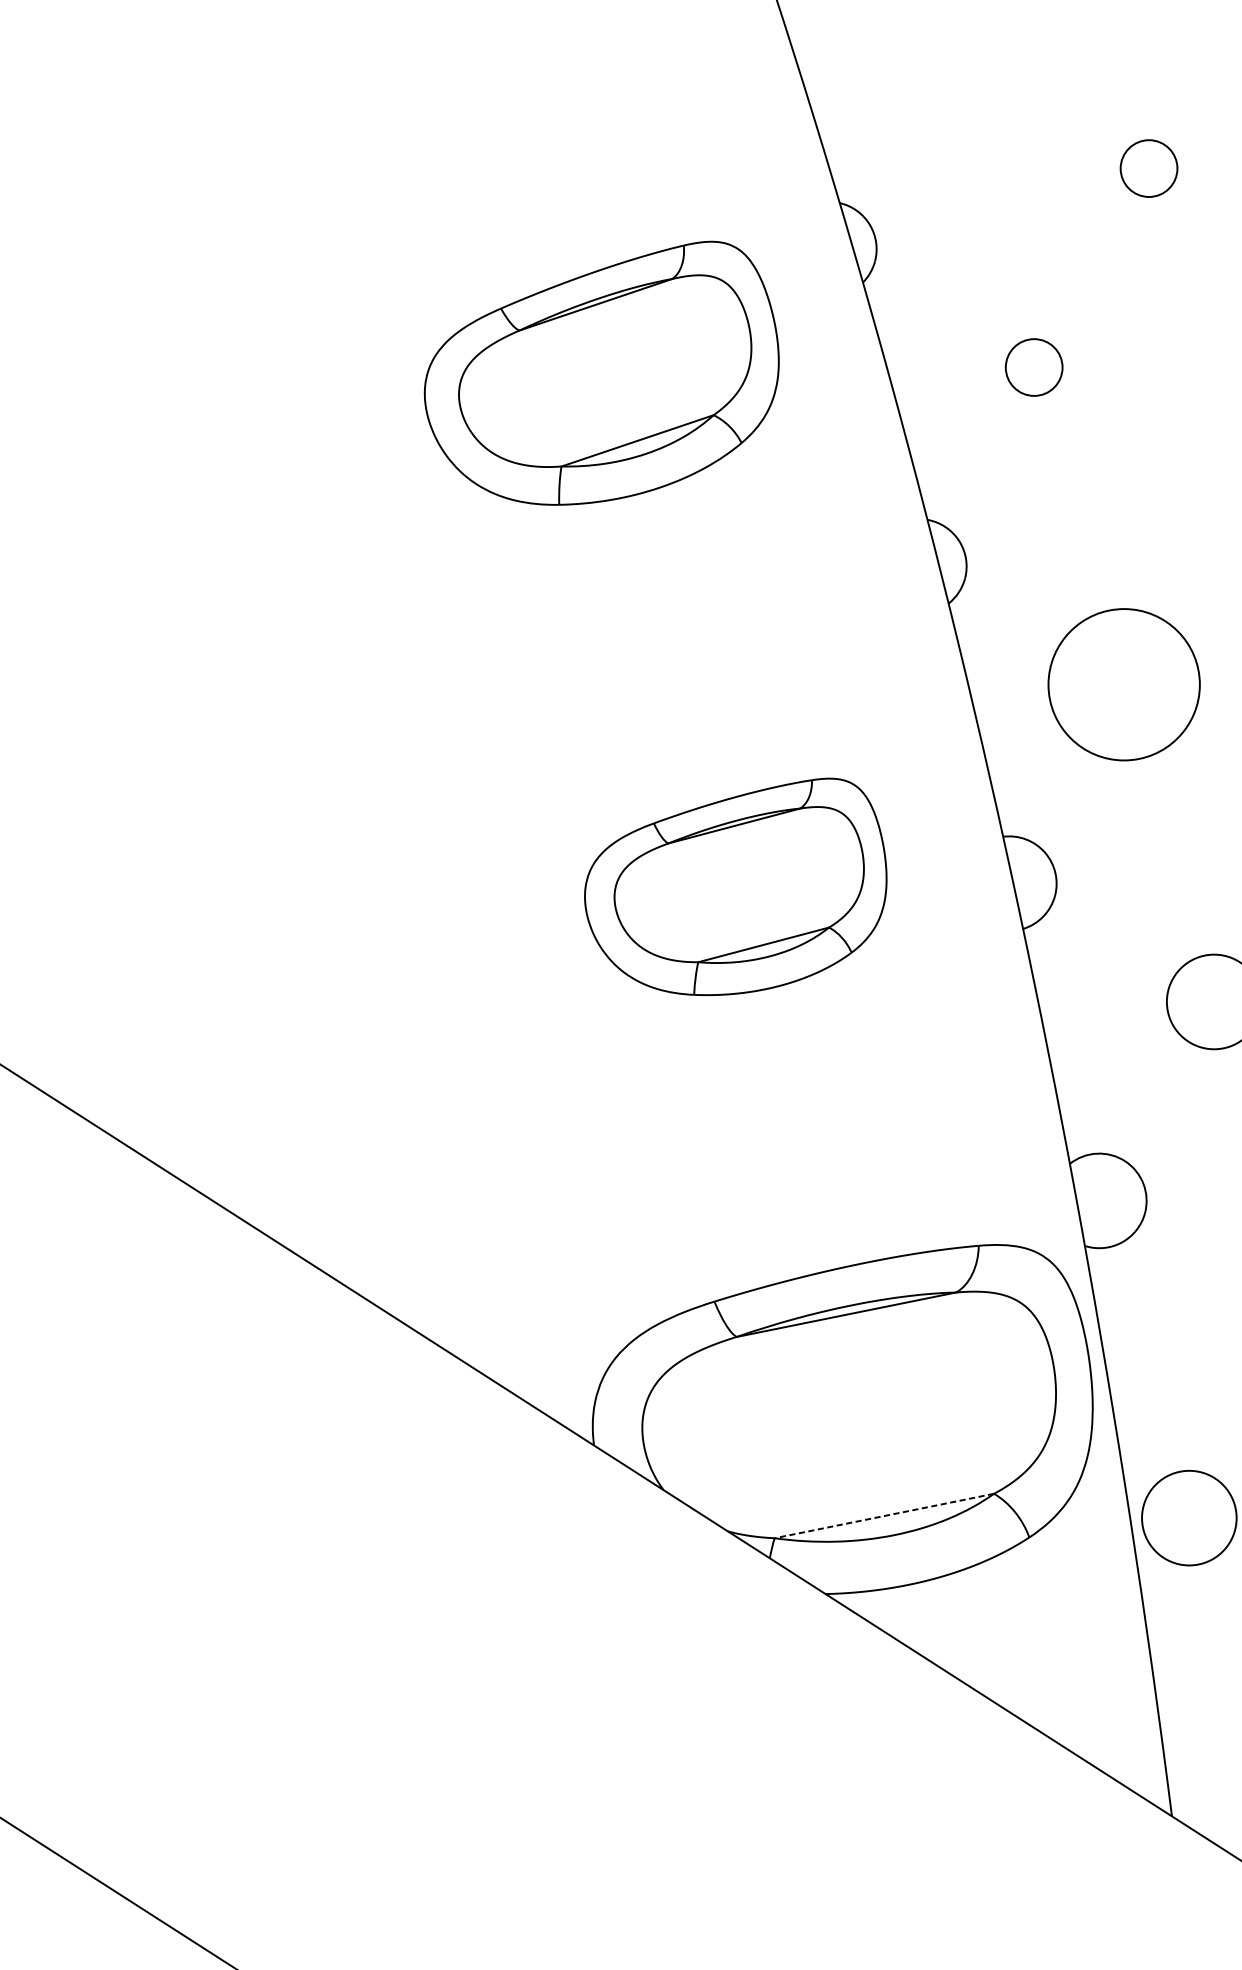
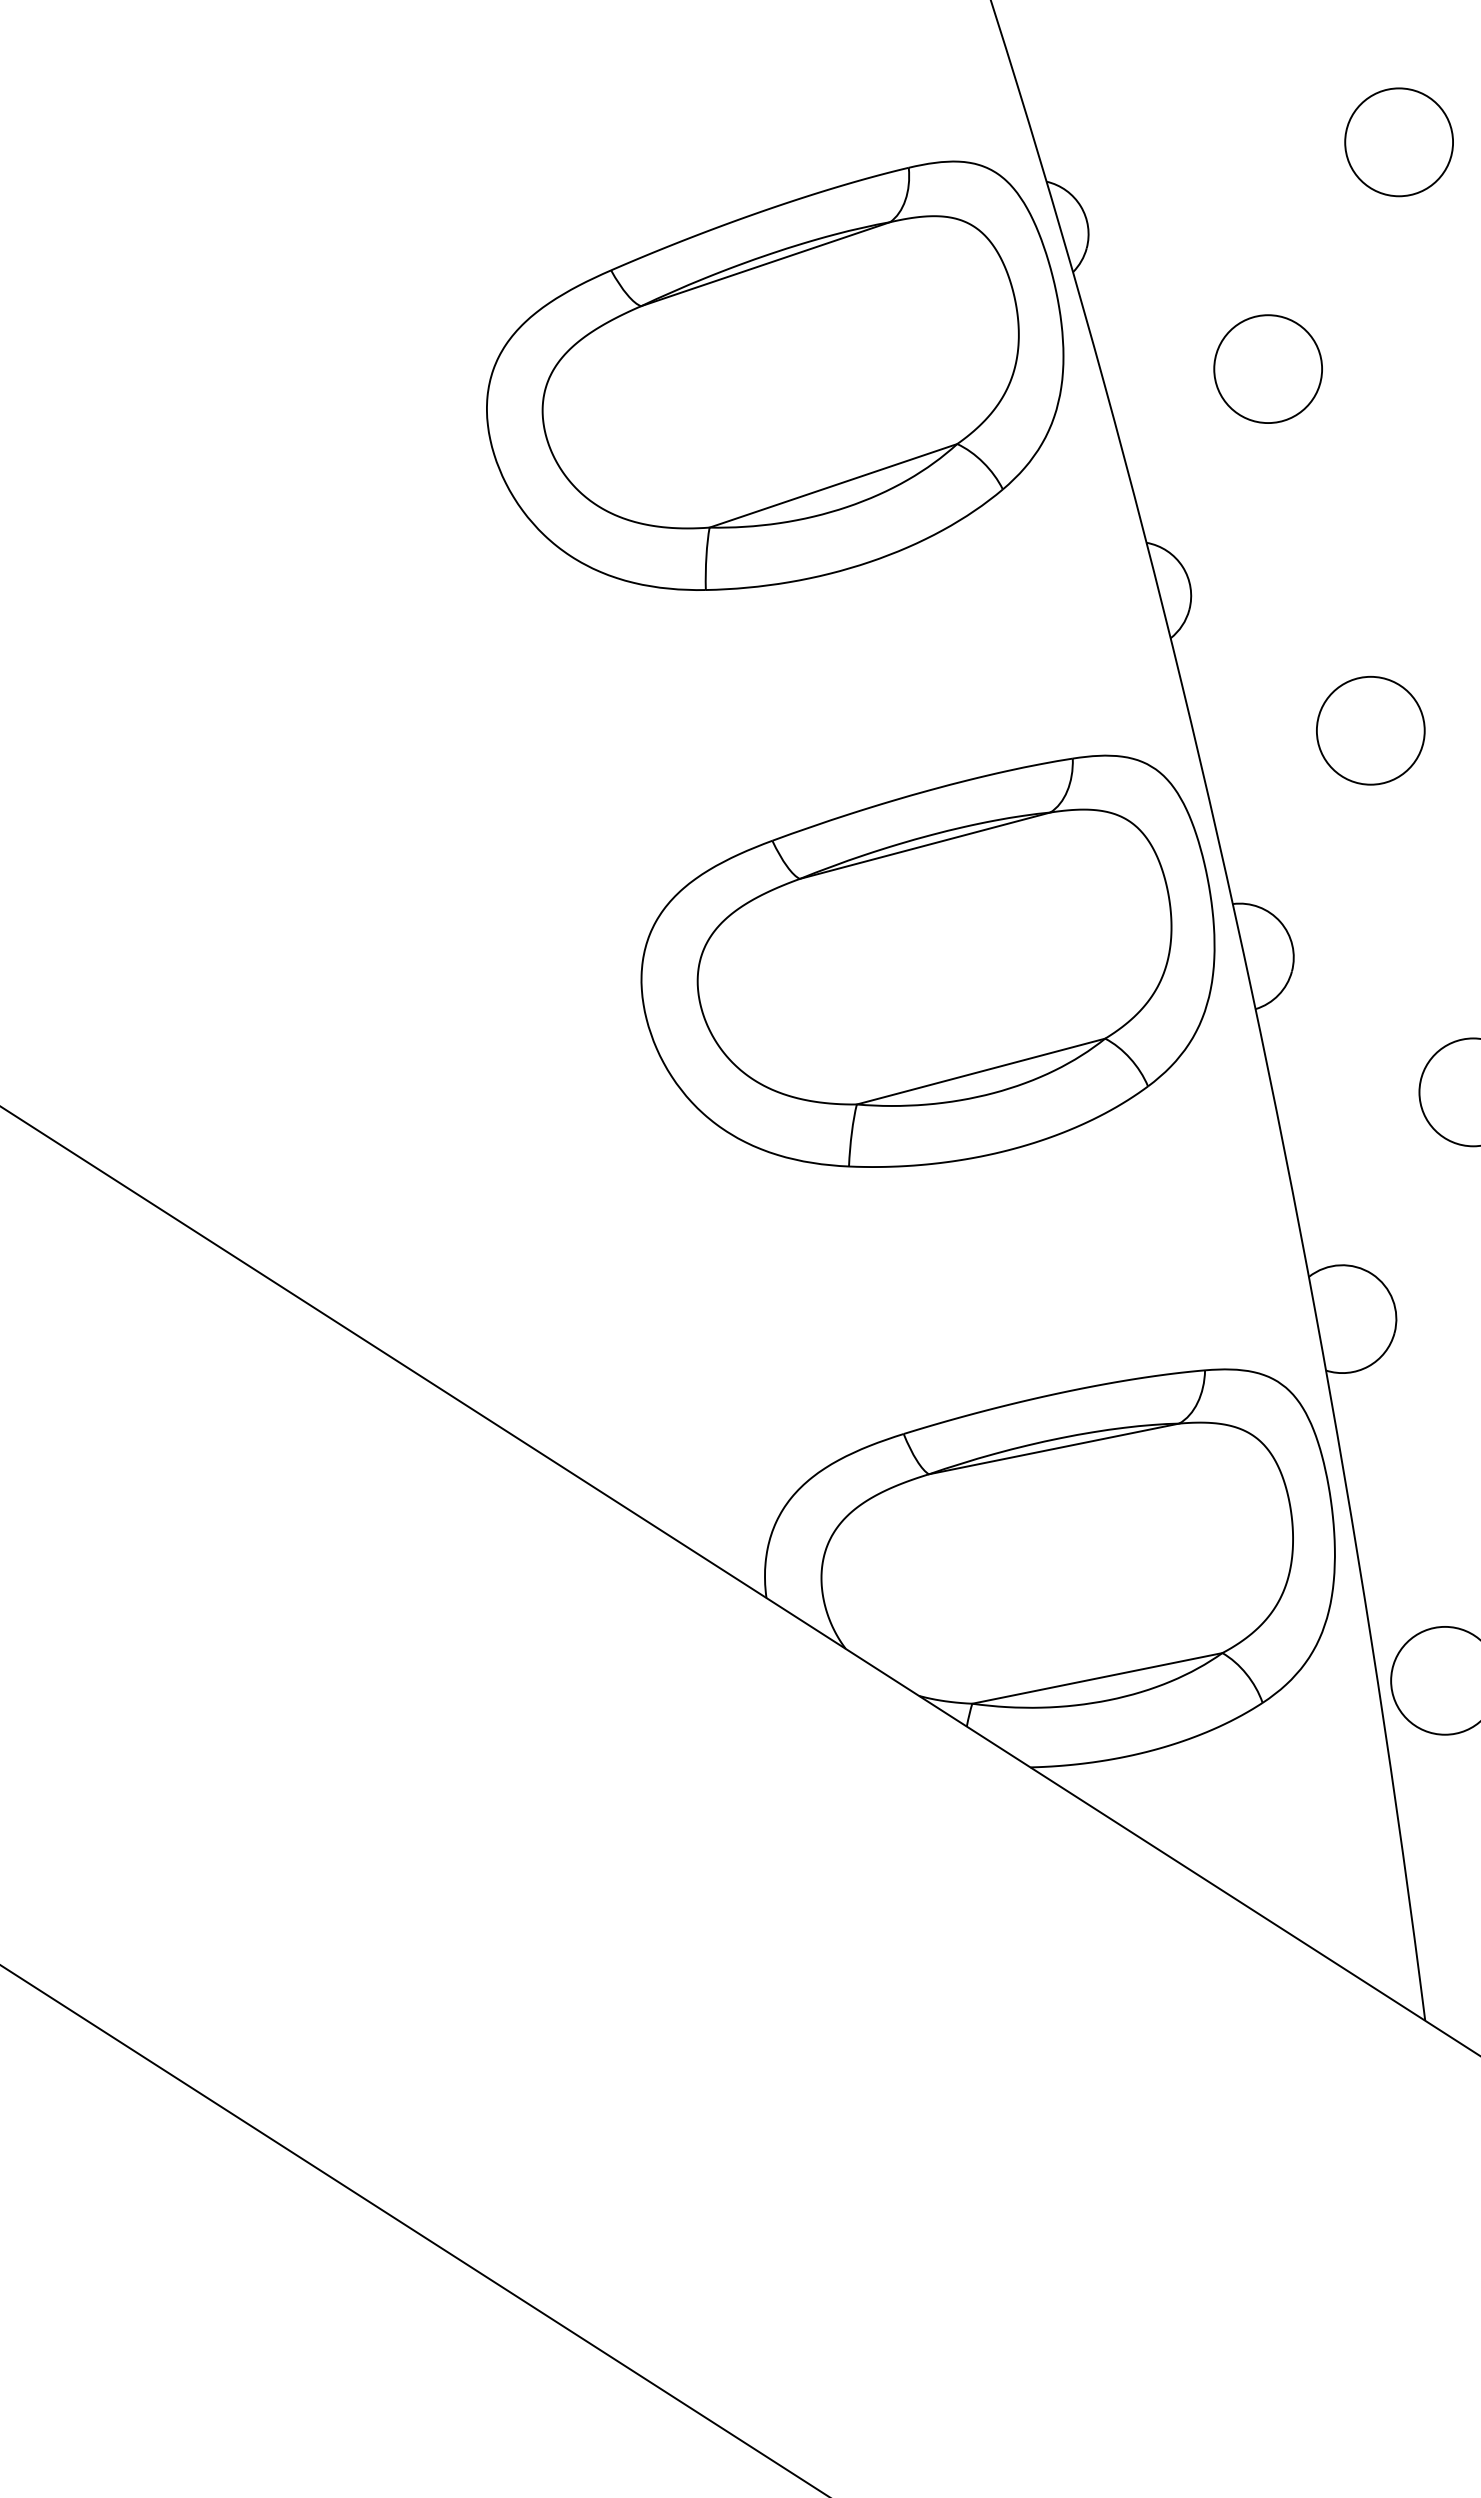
circle: (1149, 168) -> (1399, 142), size x1.67
circle: (1034, 367) -> (1268, 369), size x1.67
part: (601, 373) -> (775, 375), size x1.43
circle: (1123, 684) -> (1370, 730), size x0.62
part: (735, 886) -> (927, 960), size x1.67
line: (884, 1516) -> (1097, 1678), dashed -> solid

